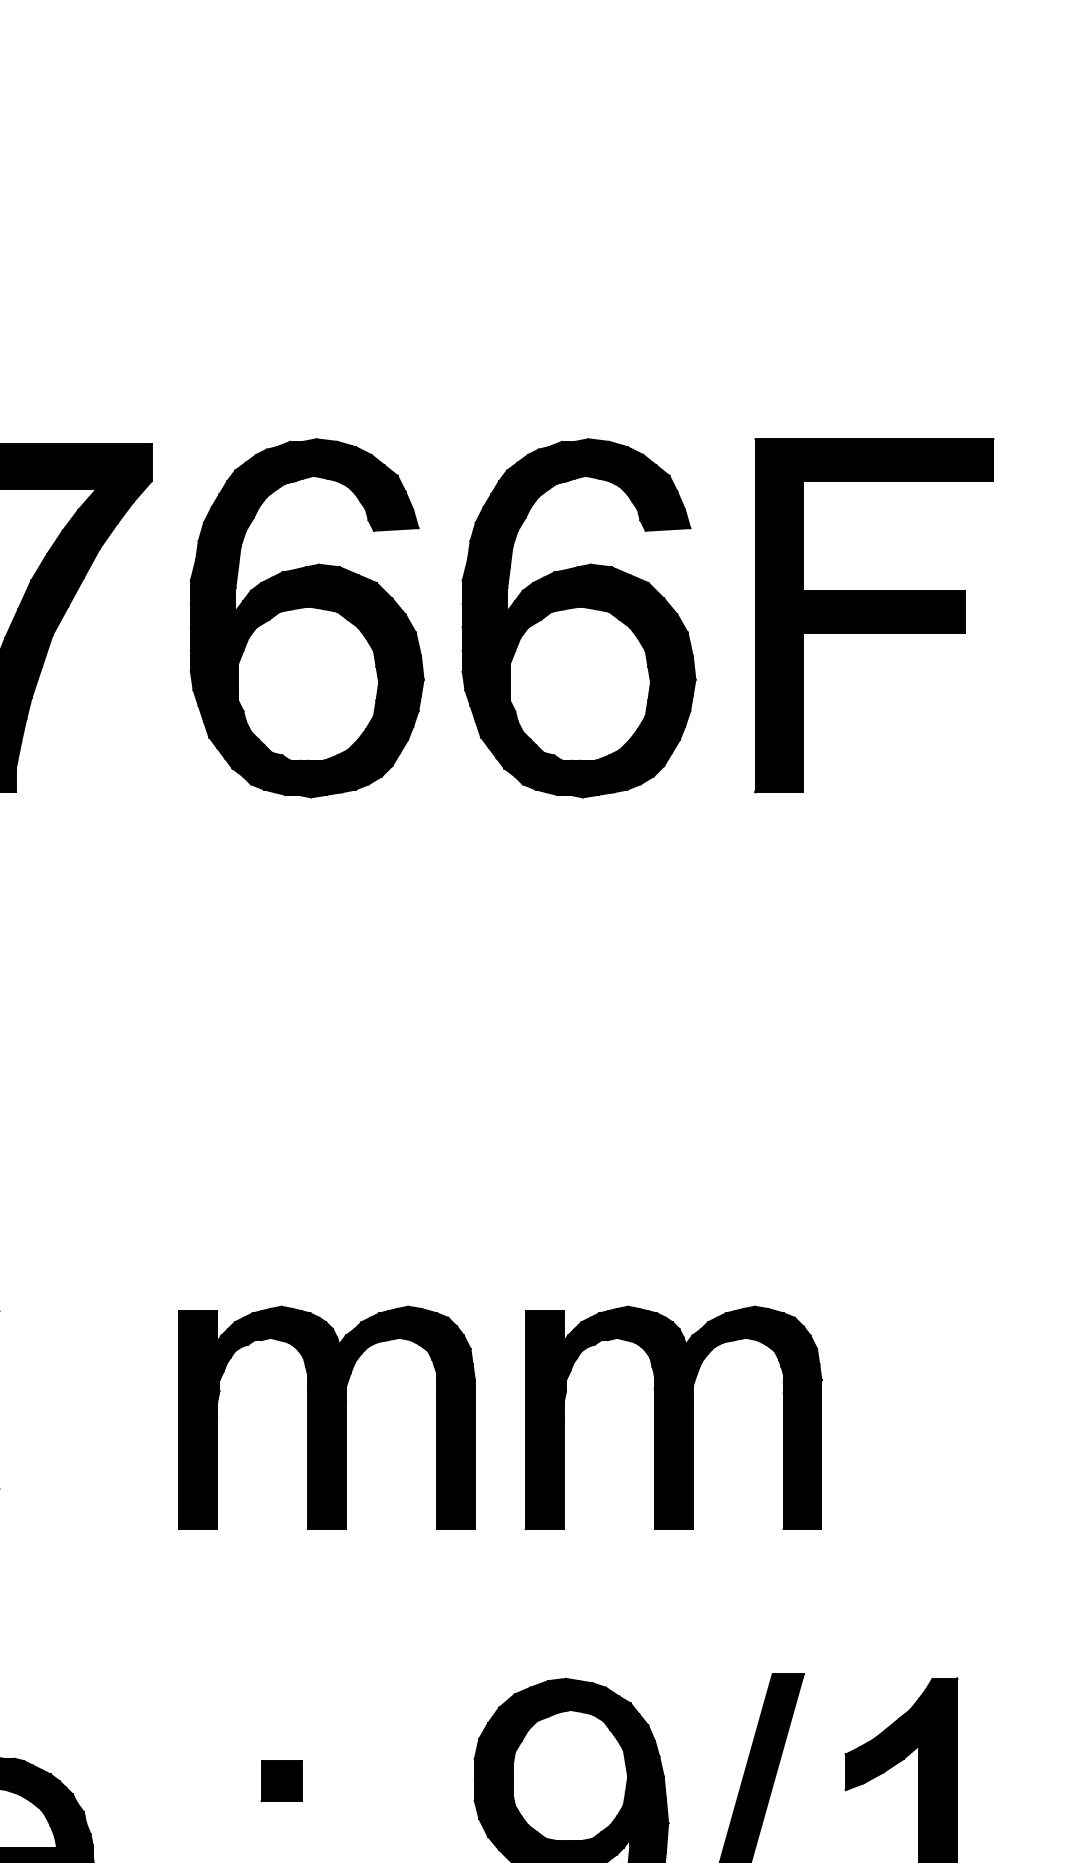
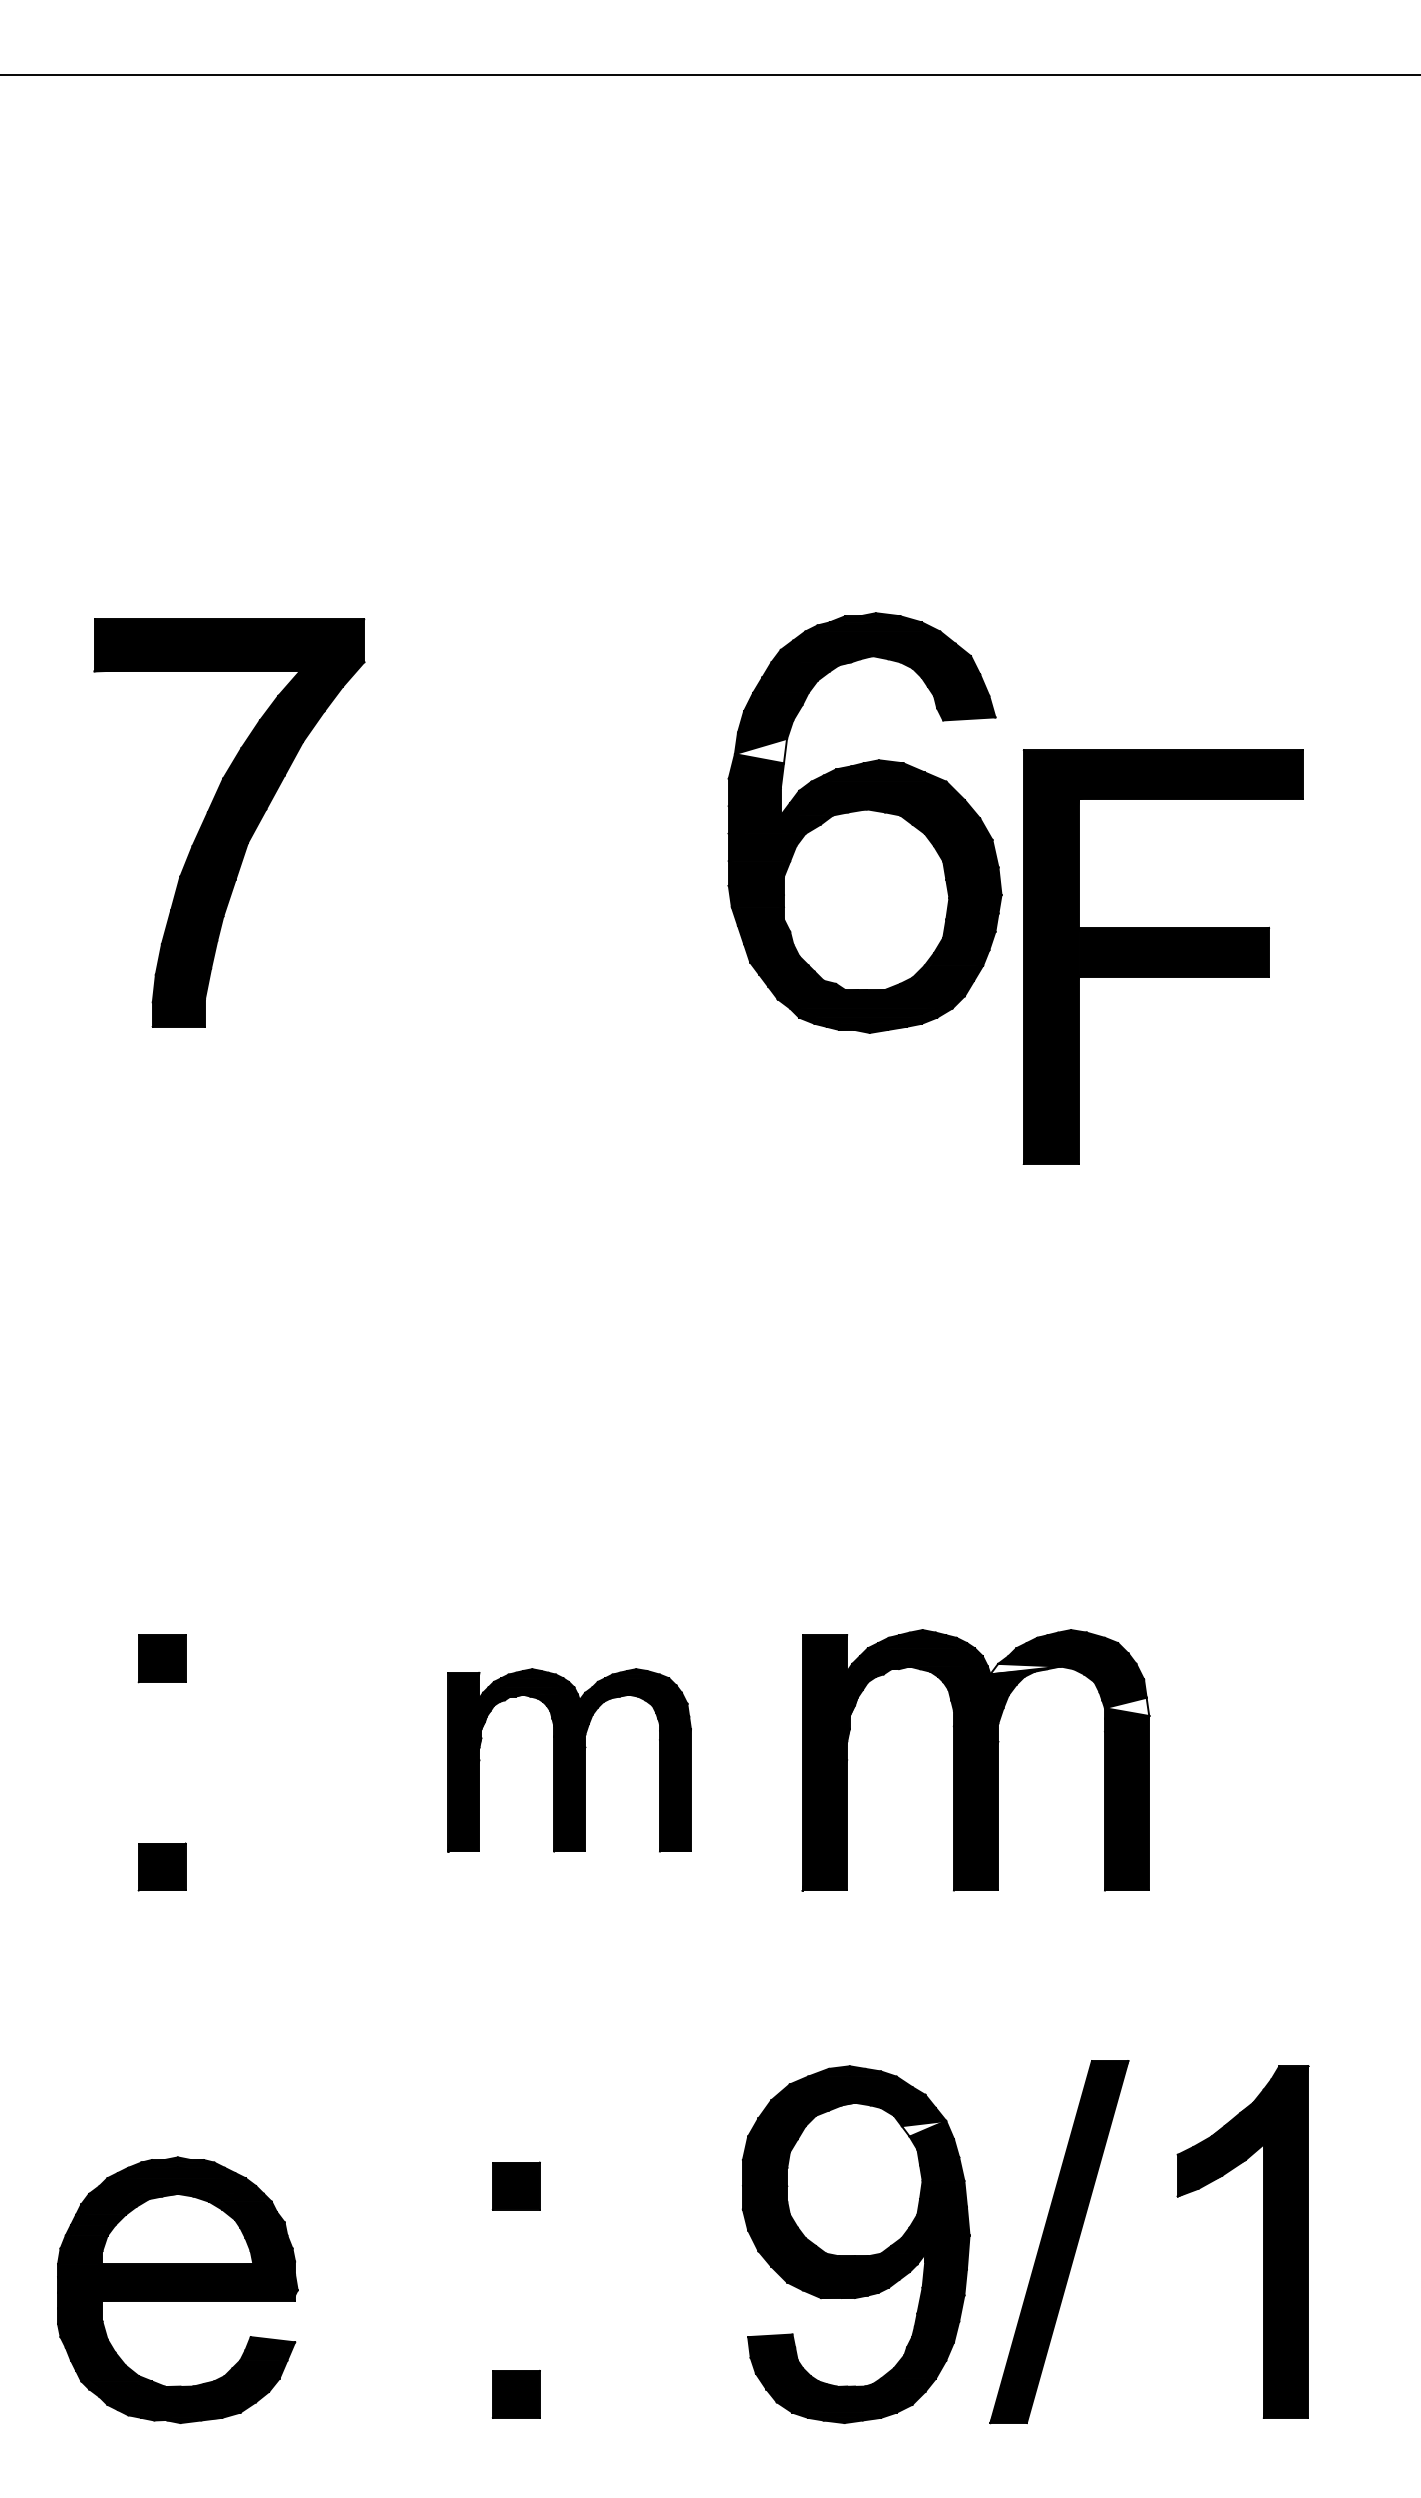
fill: (489, 556) -> (760, 750), removed
part: (873, 615) -> (1162, 956), moved
part: (307, 617) -> (546, 822), removed
fill: (715, 1339) -> (1025, 1668), removed
fill: (802, 1371) -> (1126, 1706), removed
part: (326, 1418) -> (569, 1760), size x0.7
fill: (628, 1731) -> (923, 2128), removed

